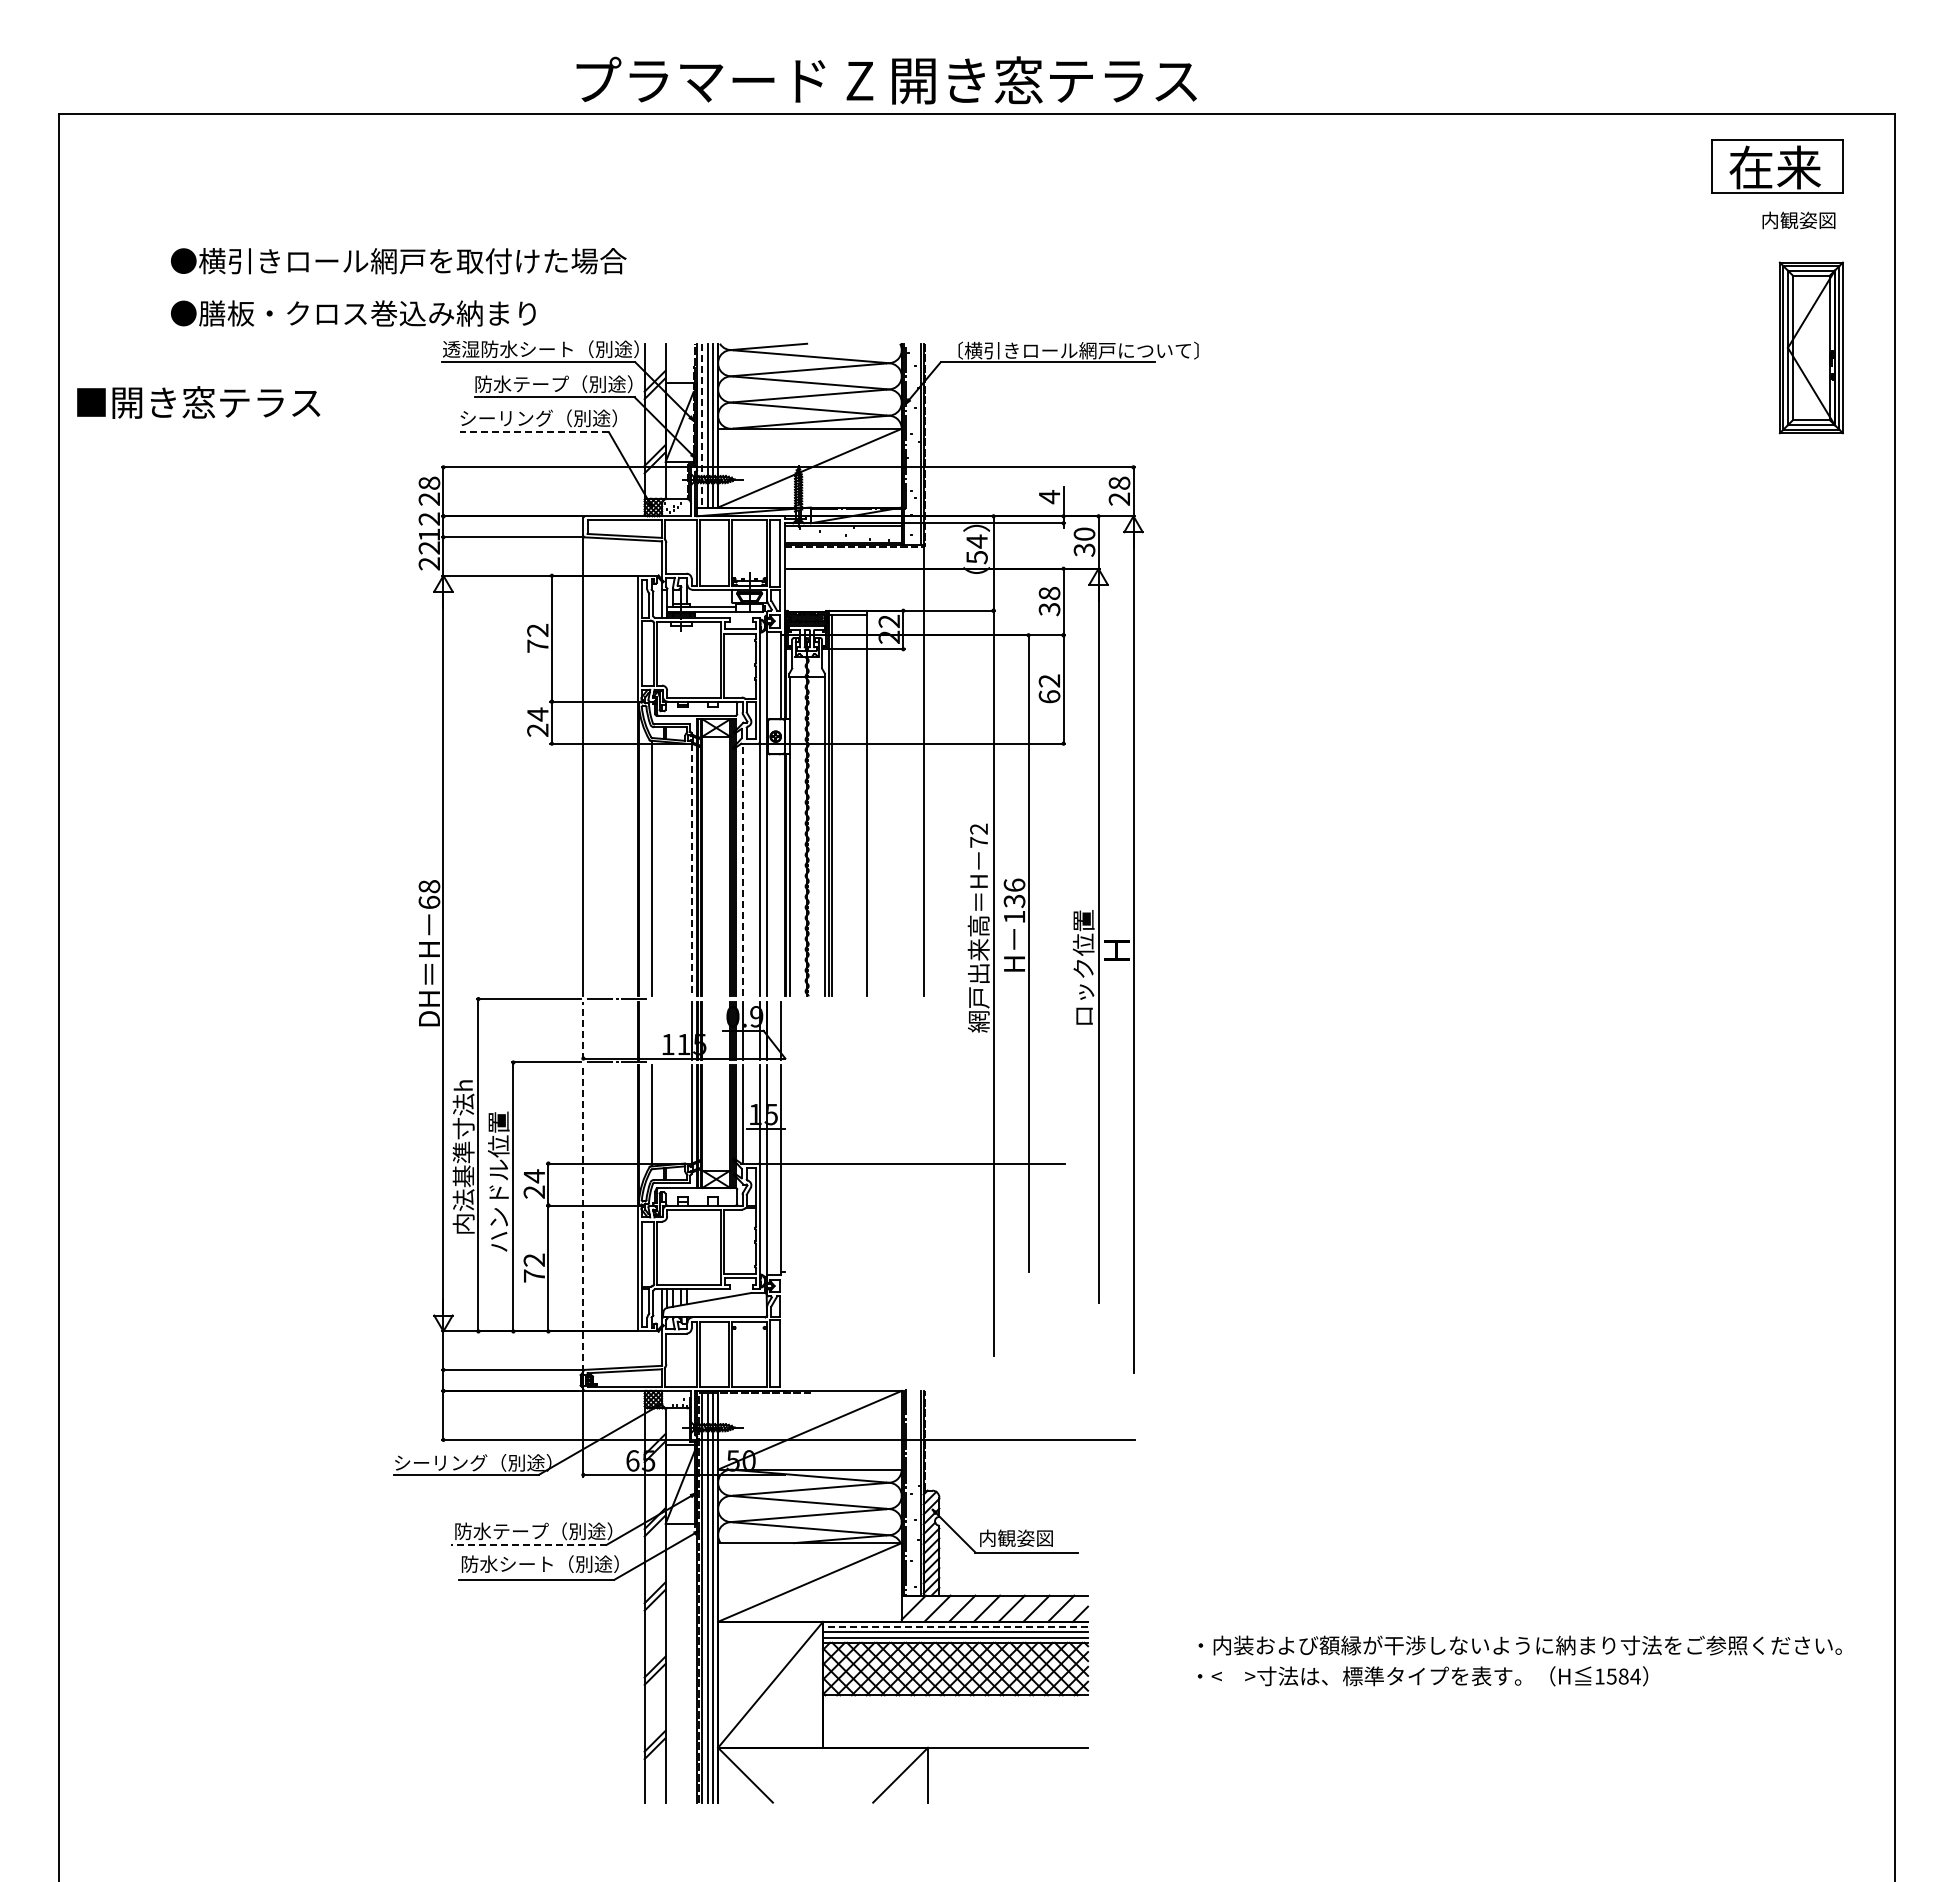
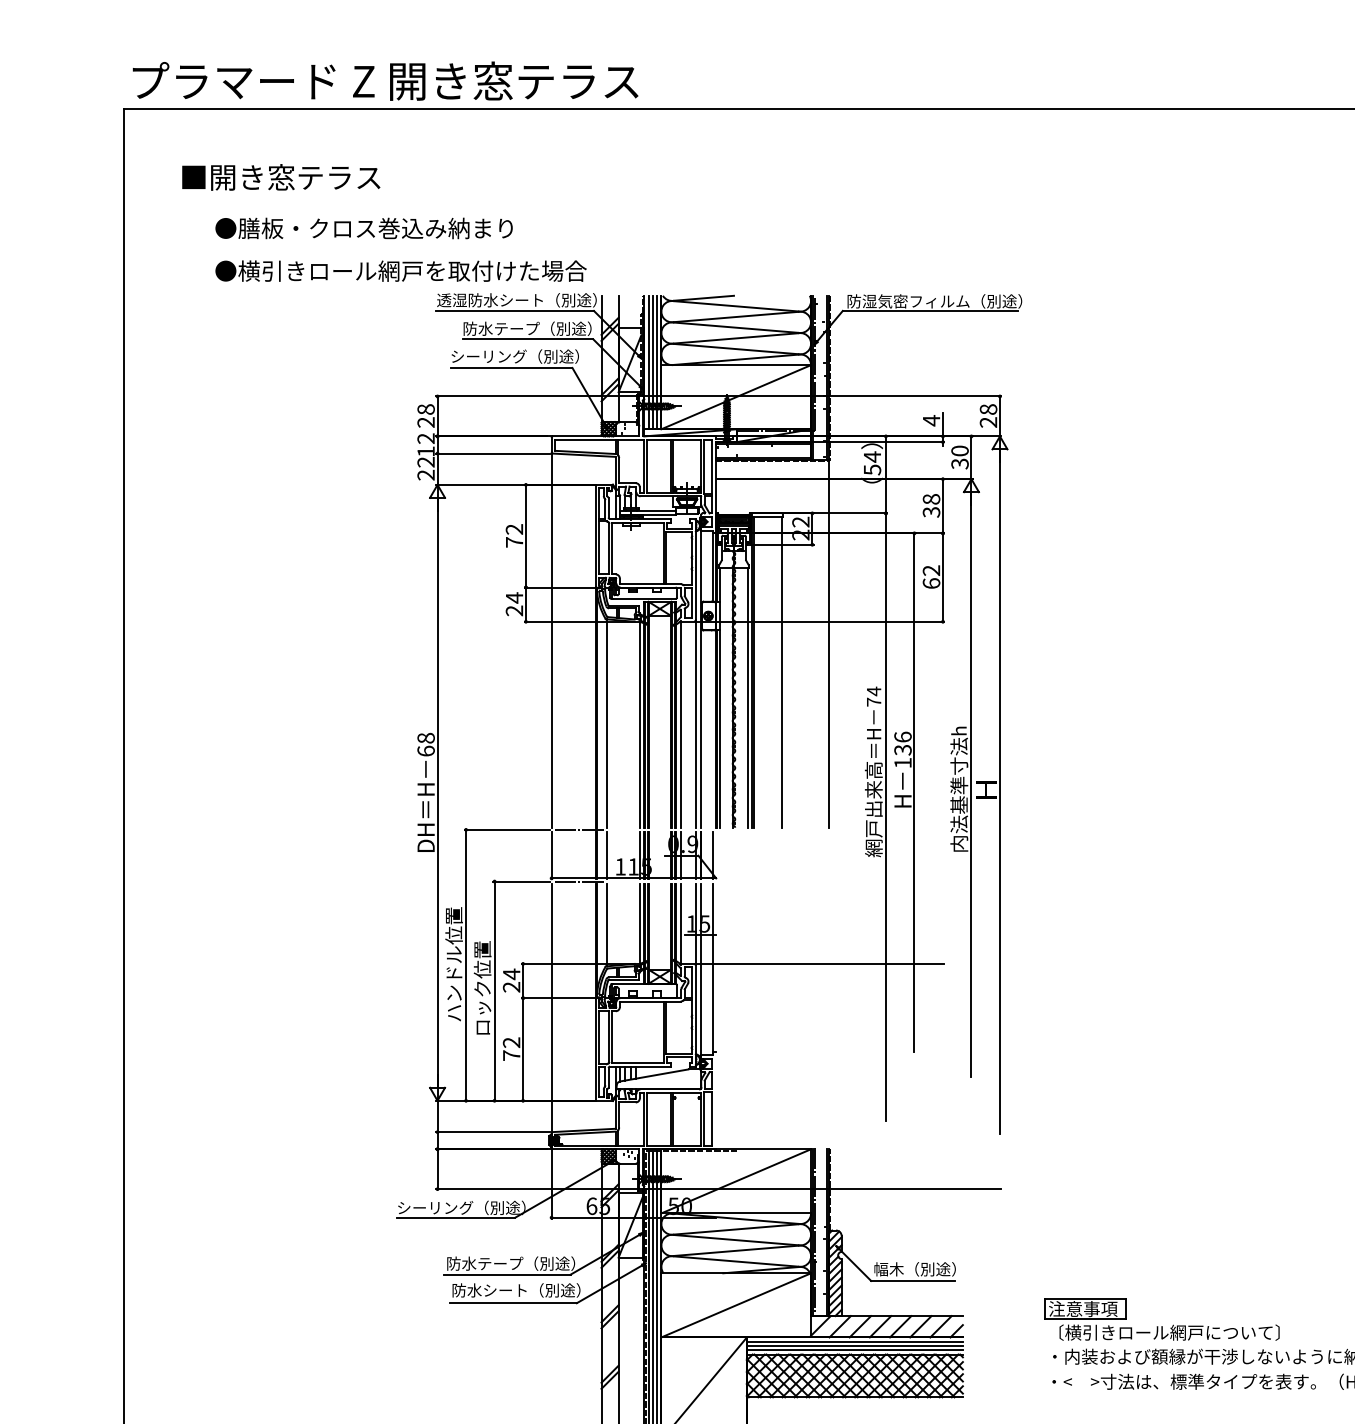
text: (886, 80) -> (385, 81), moved
text: (412, 261) -> (412, 228), ●横引きロール網戸を取付けた場合 -> ●膳板・クロス巻込み納まり
text: (412, 313) -> (412, 271), ●膳板・クロス巻込み納まり -> ●横引きロール網戸を取付けた場合
text: (1072, 350) -> (950, 301), 〔横引きロール網戸について〕 -> 防湿気密フィルム（別途）
text: (198, 402) -> (281, 177), moved
line: (702, 425) -> (648, 362), dashed -> solid
line: (534, 432) -> (511, 368), dashed -> solid
text: (978, 829) -> (873, 691), 72 -> 74
line: (742, 869) -> (681, 724), dashed -> solid
line: (691, 870) -> (639, 725), dashed -> solid
text: (1083, 948) -> (959, 788), ロック位置 -> 内法基準寸法h
line: (583, 1030) -> (551, 855), dashed -> solid
line: (651, 1030) -> (607, 855), added
text: (463, 1156) -> (453, 958), 内法基準寸法h -> ハンドル位置
text: (498, 1181) -> (482, 978), ハンドル位置 -> ロック位置
line: (583, 1217) -> (551, 1007), dashed -> solid
text: (1029, 1538) -> (915, 1269), 内観姿図 -> 幅木（別途）
line: (529, 1544) -> (507, 1274), dashed -> solid
part: (1332, 1608) -> (1162, 1326), added
line: (955, 1627) -> (854, 1342), dashed -> solid

